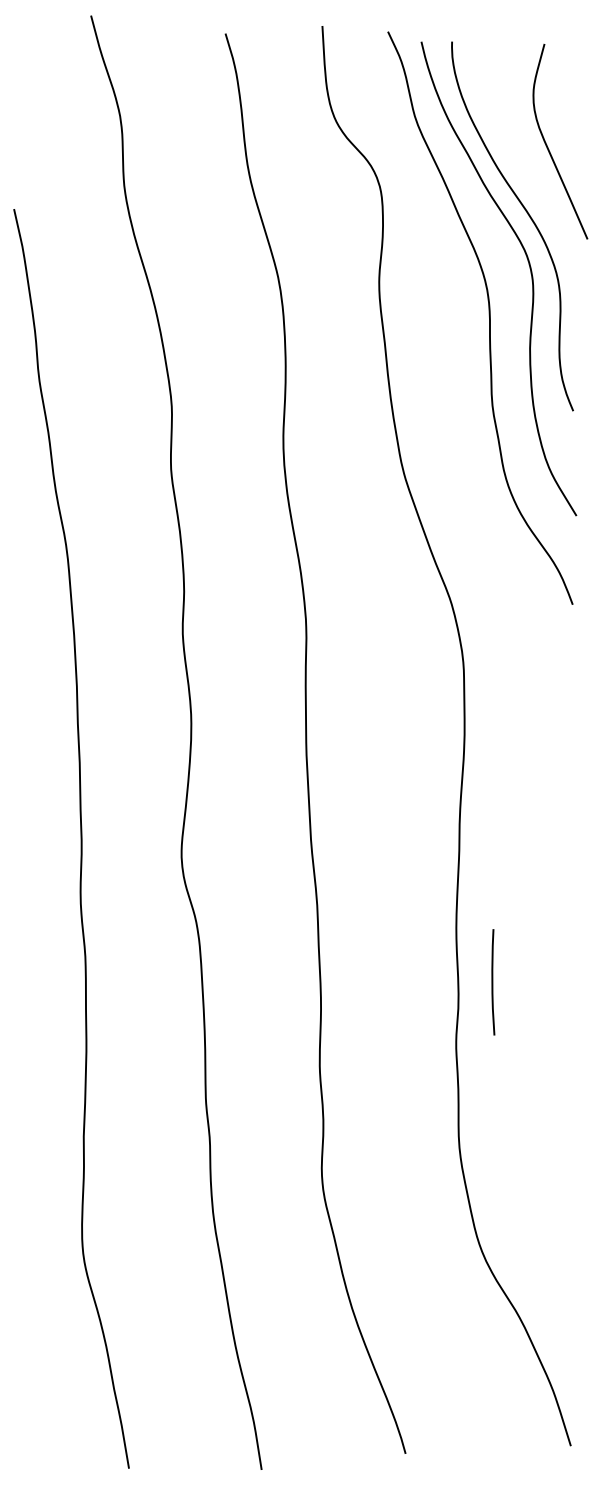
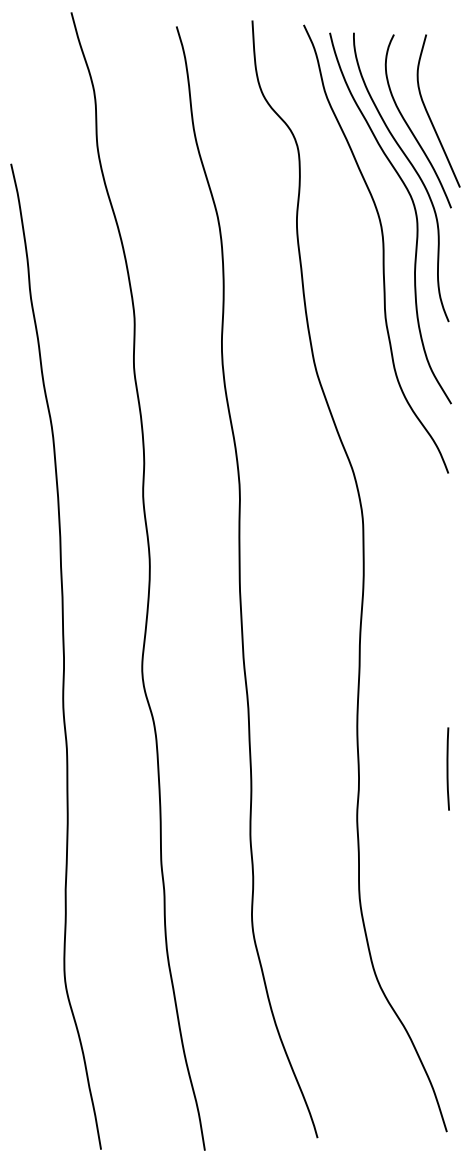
curve: (523, 161) -> (409, 126), added
line: (492, 981) -> (447, 768), moved

